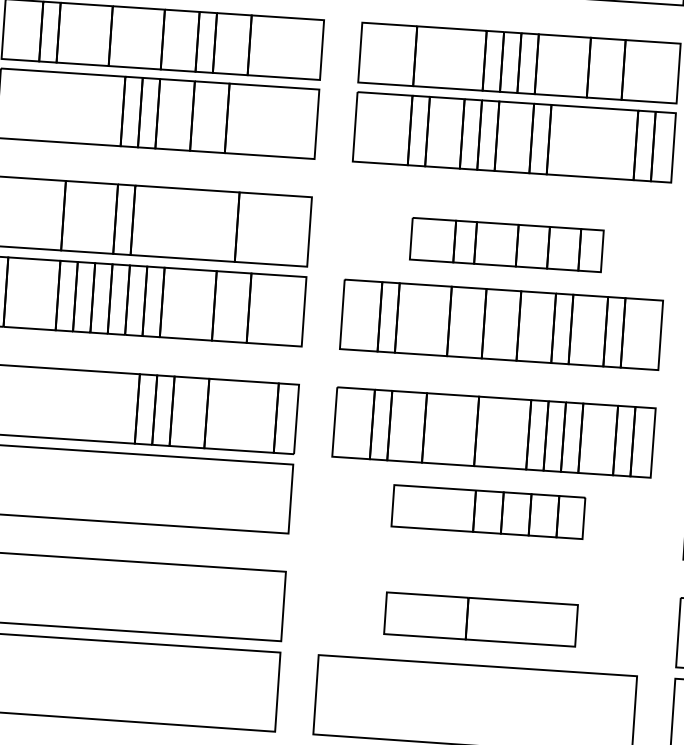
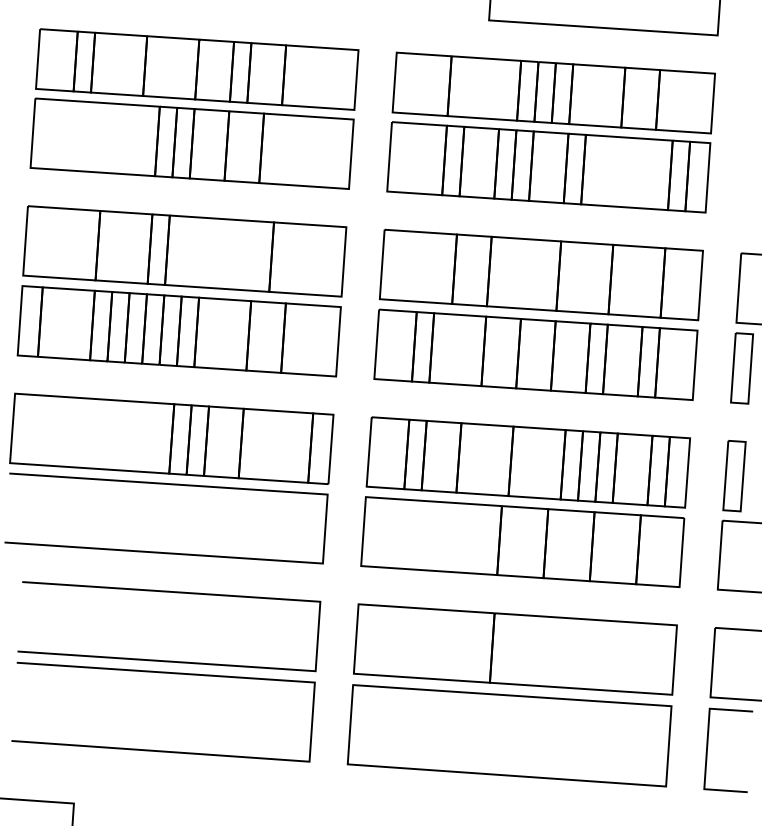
part: (506, 244) -> (540, 274), size x1.67
part: (488, 511) -> (522, 541), size x1.67
part: (481, 619) -> (515, 649), size x1.67

